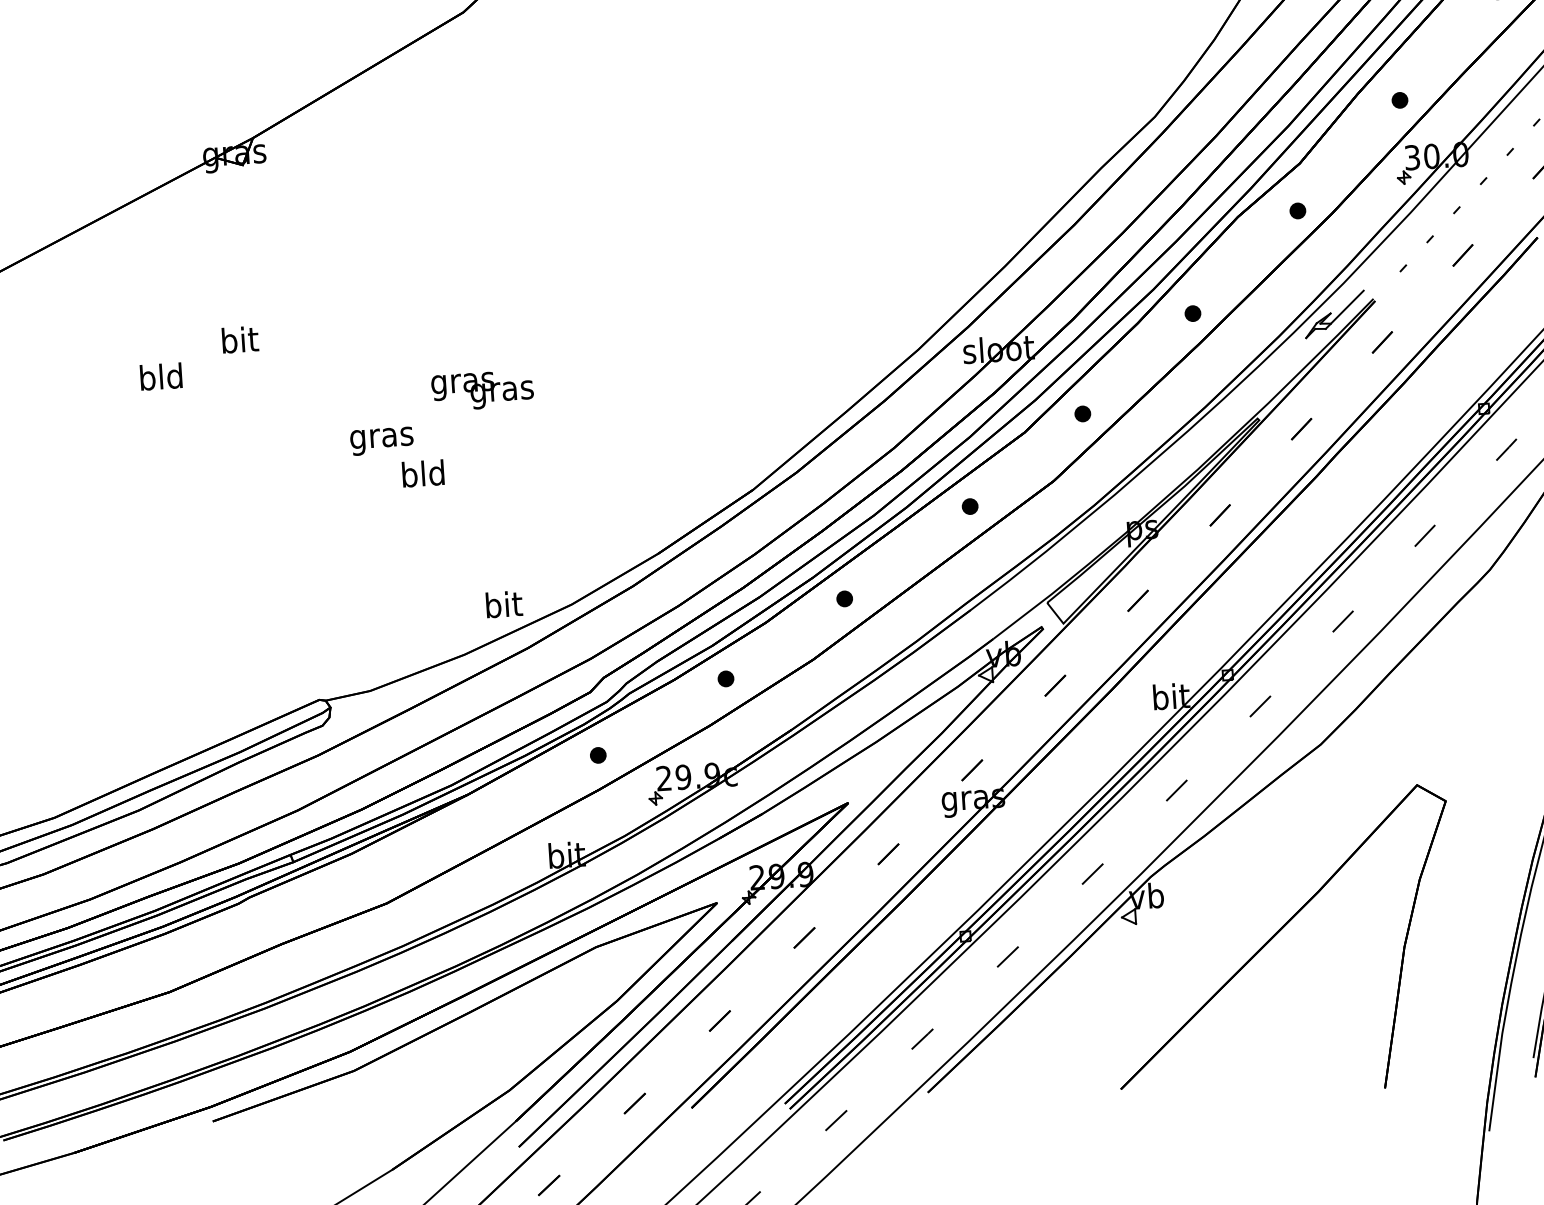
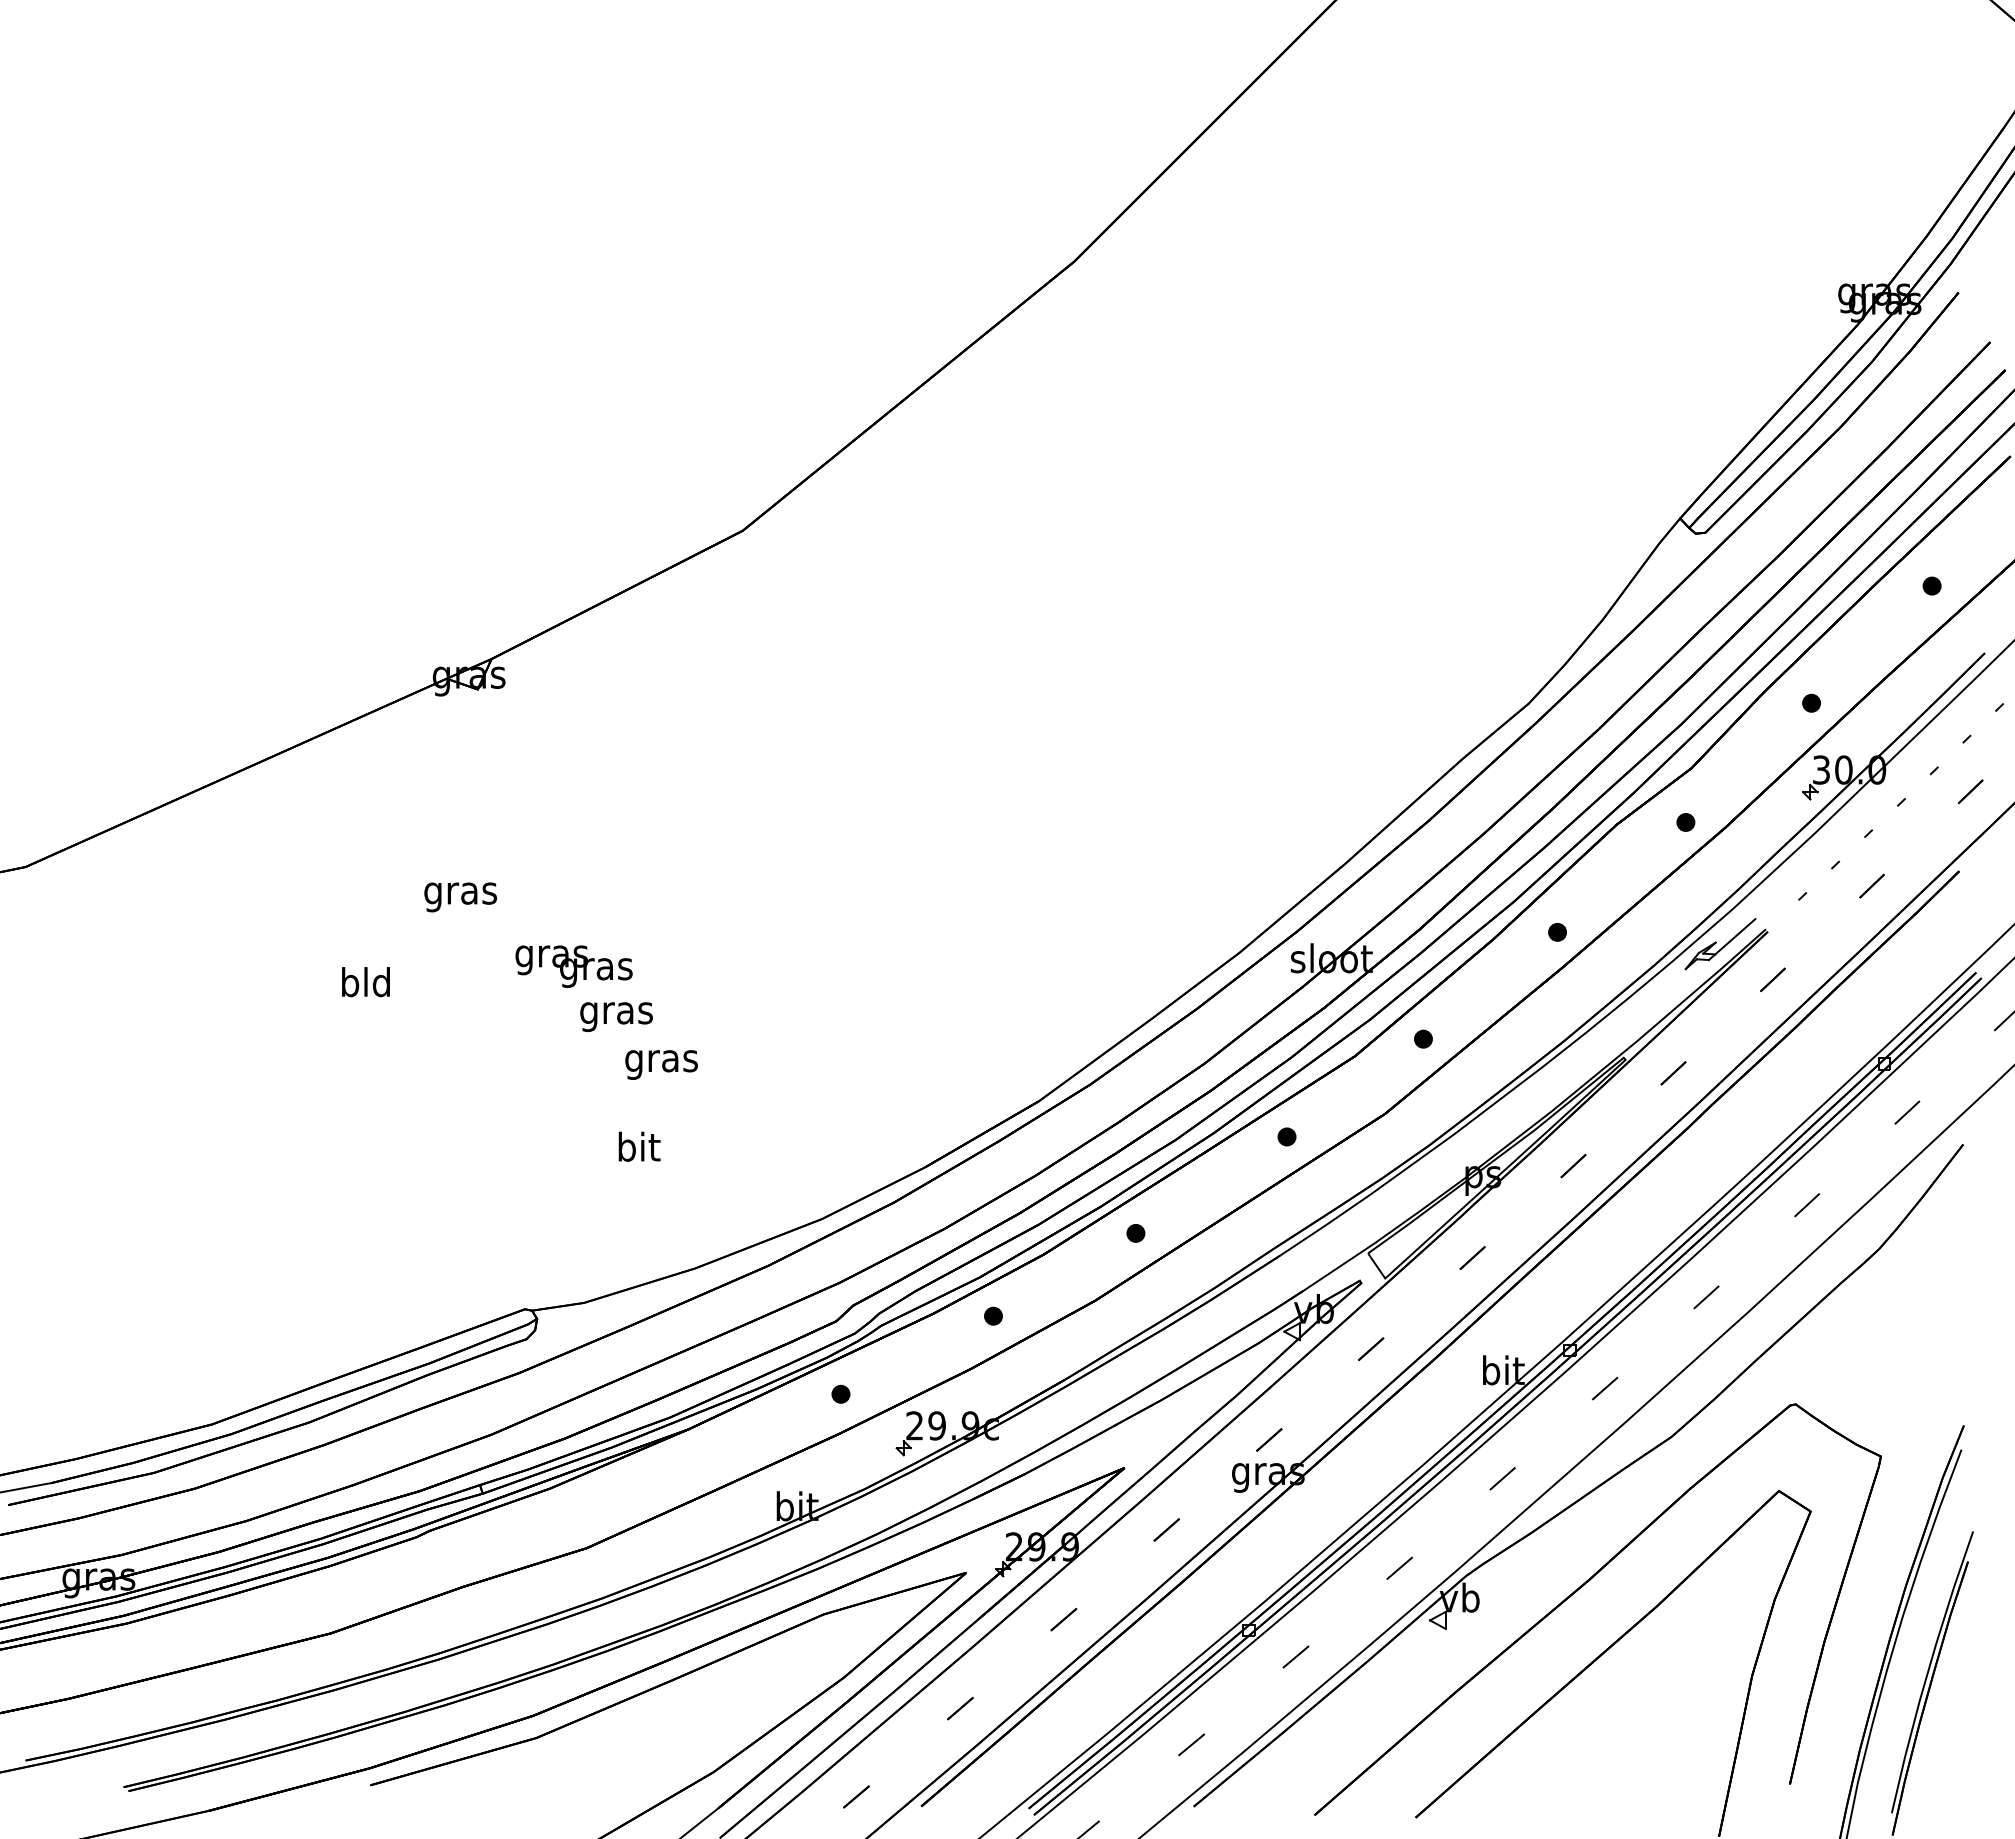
text: (239, 343) -> (460, 893), bit -> gras
text: (160, 377) -> (365, 982), moved
text: (482, 390) -> (573, 966), moved
text: (423, 476) -> (661, 1060), bld -> gras
text: (504, 604) -> (639, 1146), moved
part: (1252, 880) -> (1582, 1587), added

